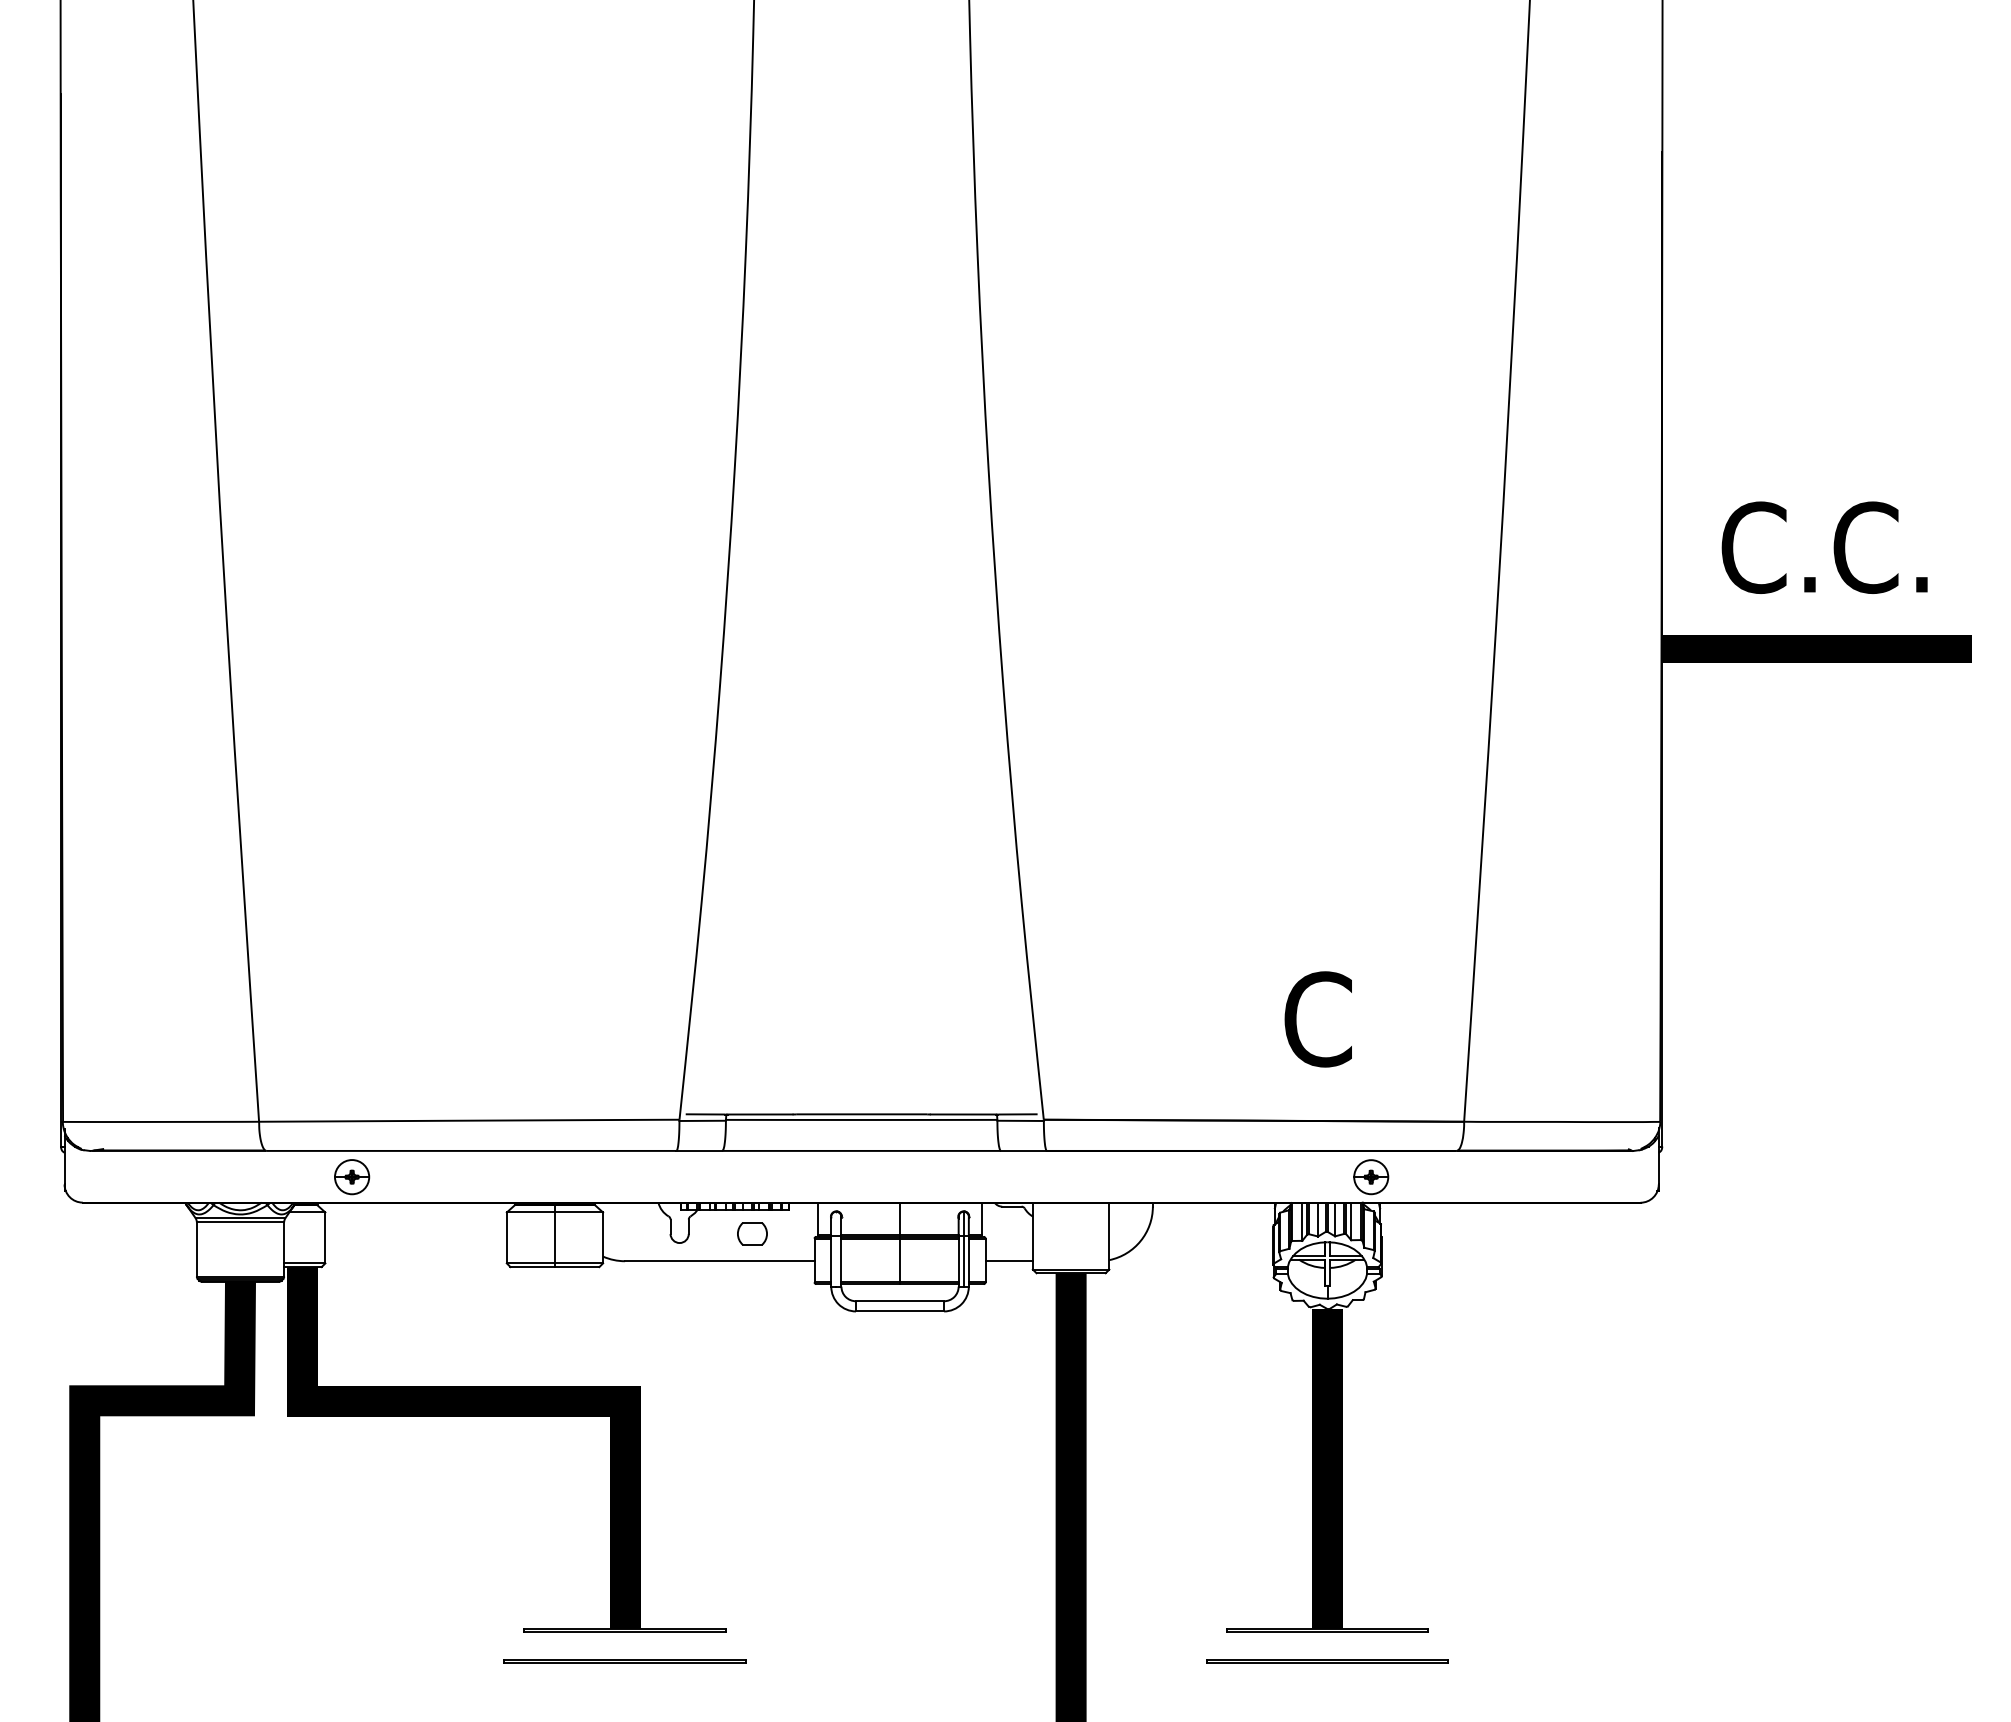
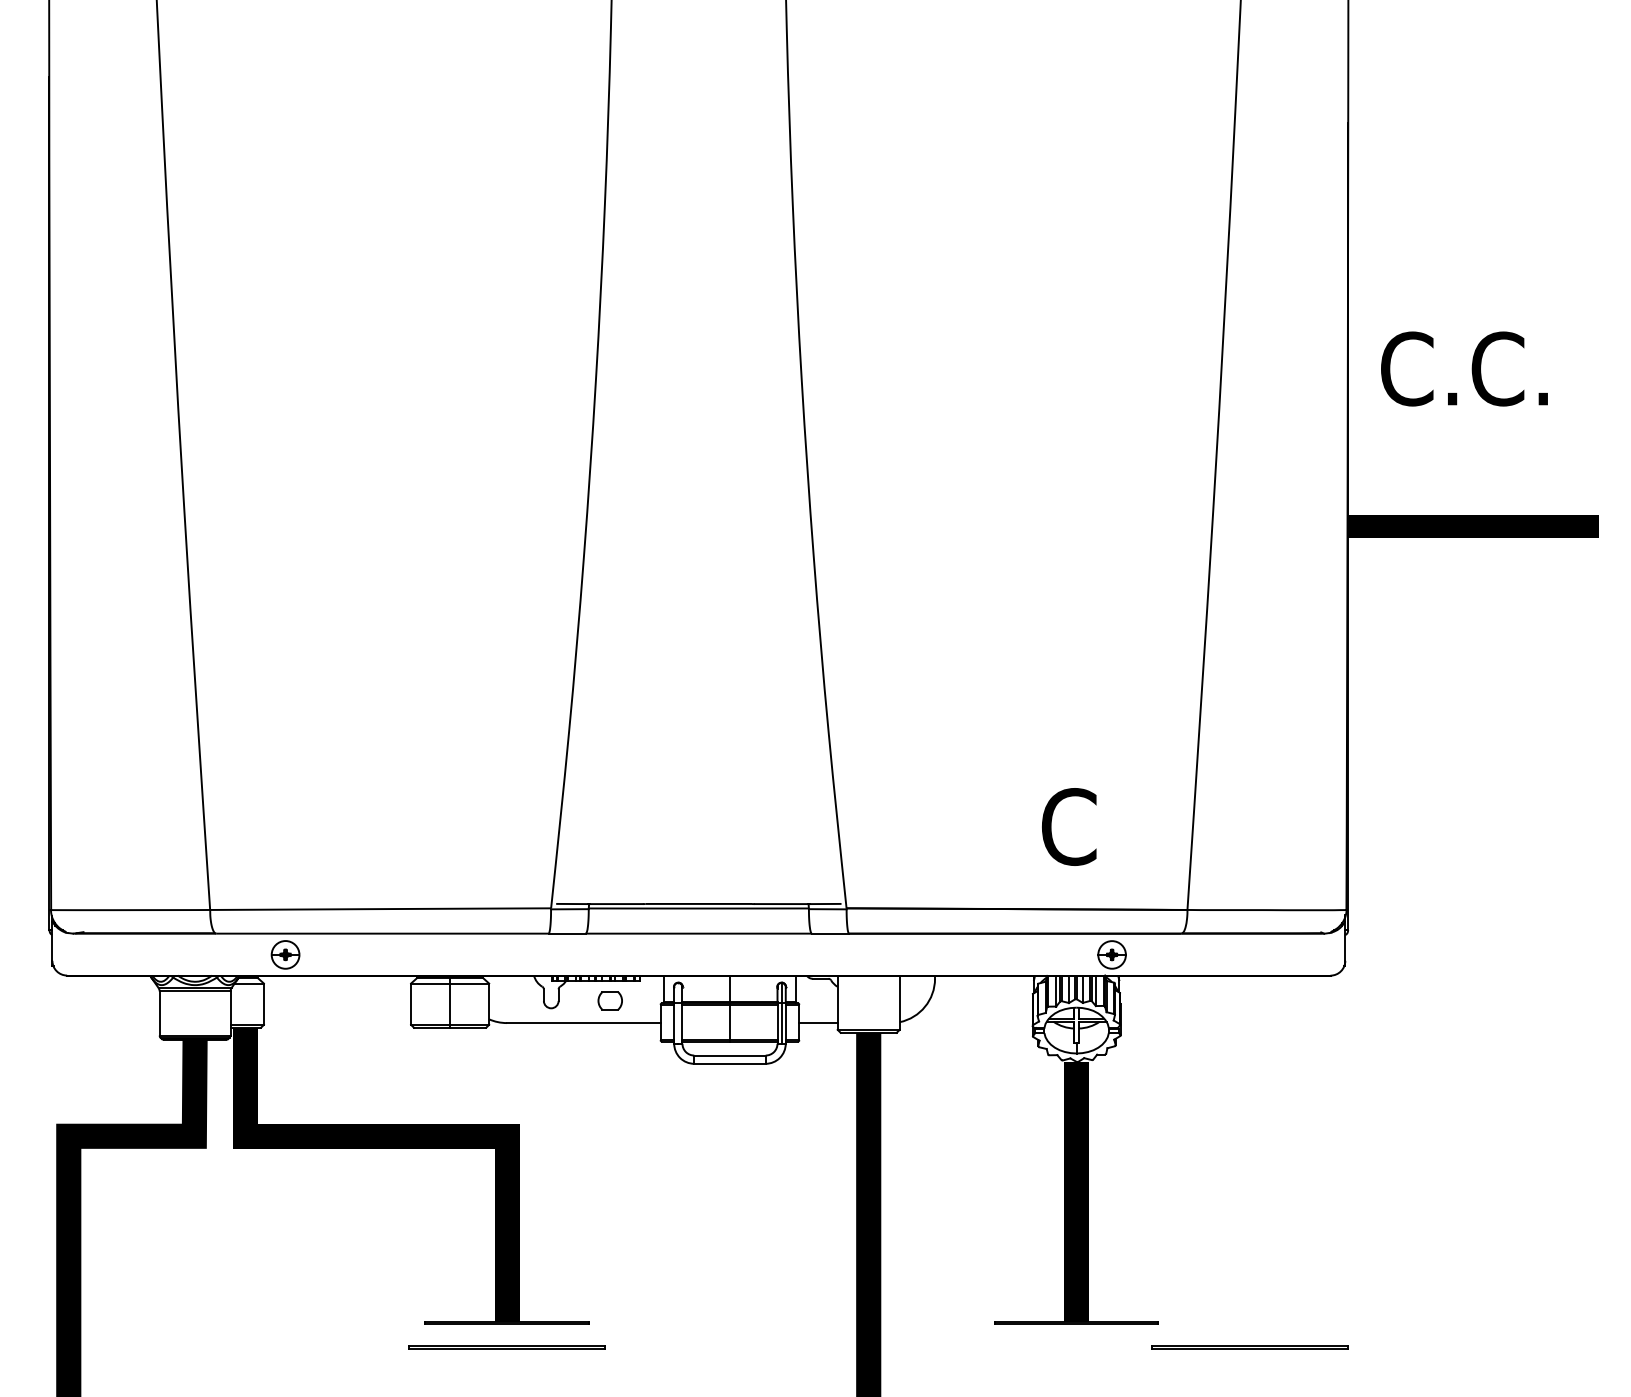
text: (1824, 547) -> (1464, 368), moved
line: (1327, 1660) -> (1250, 1346), moved

